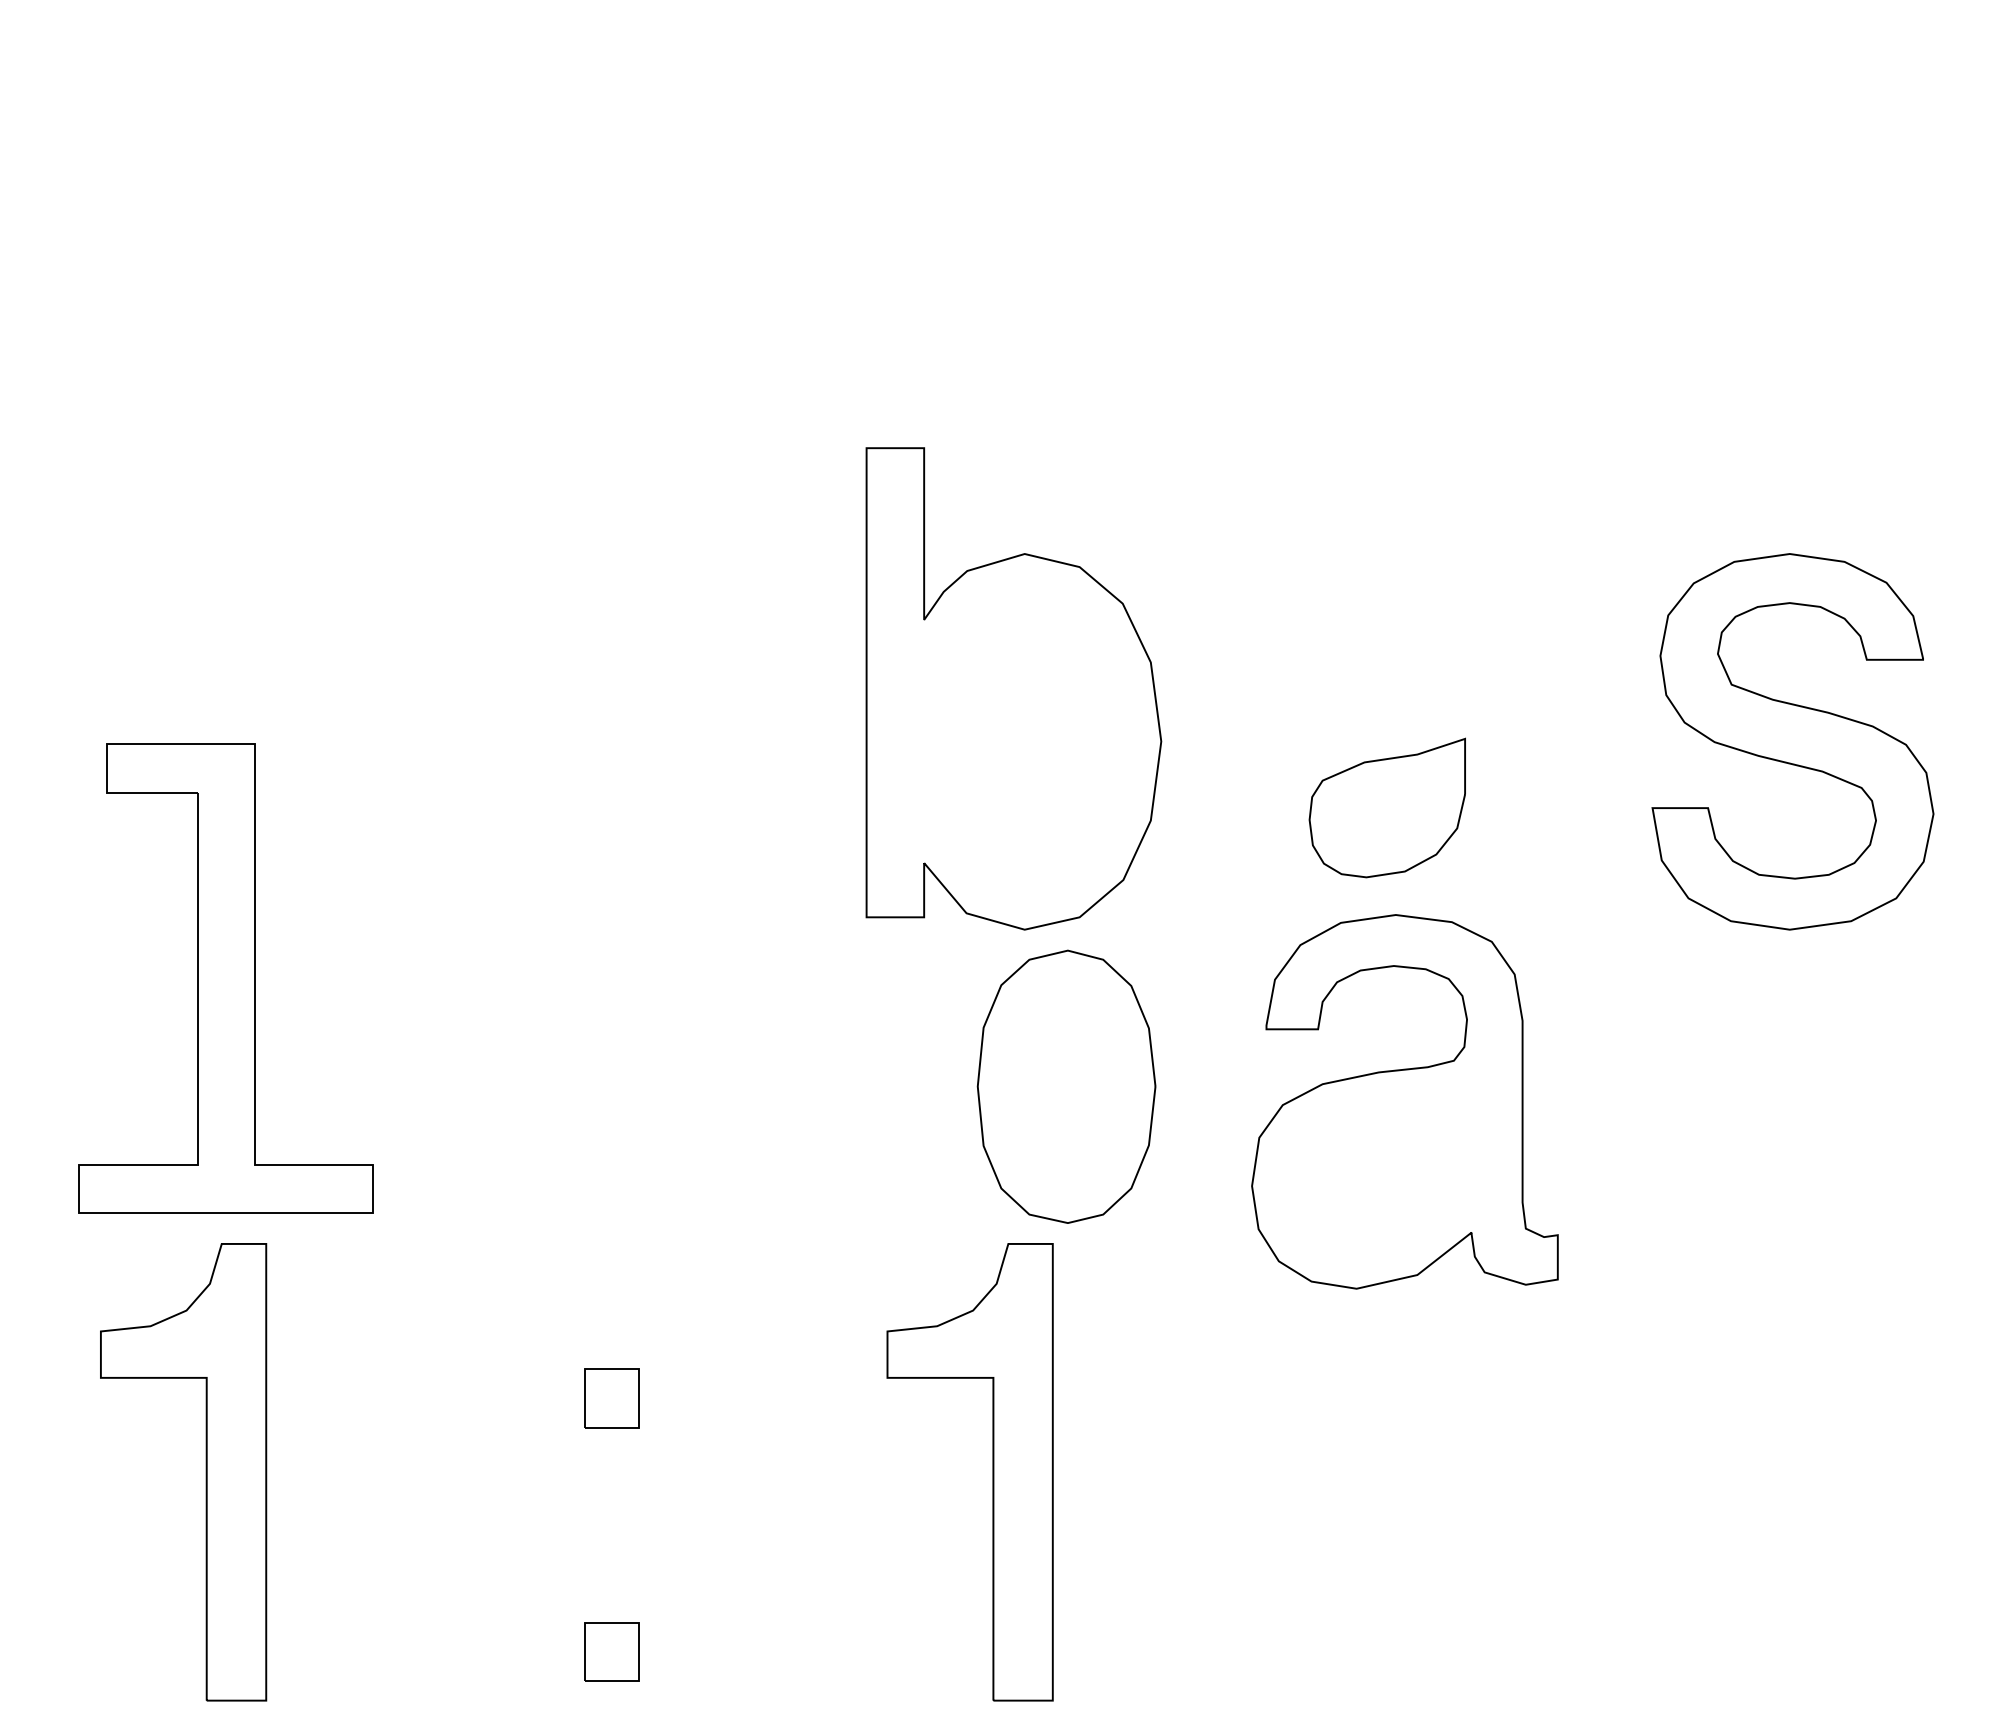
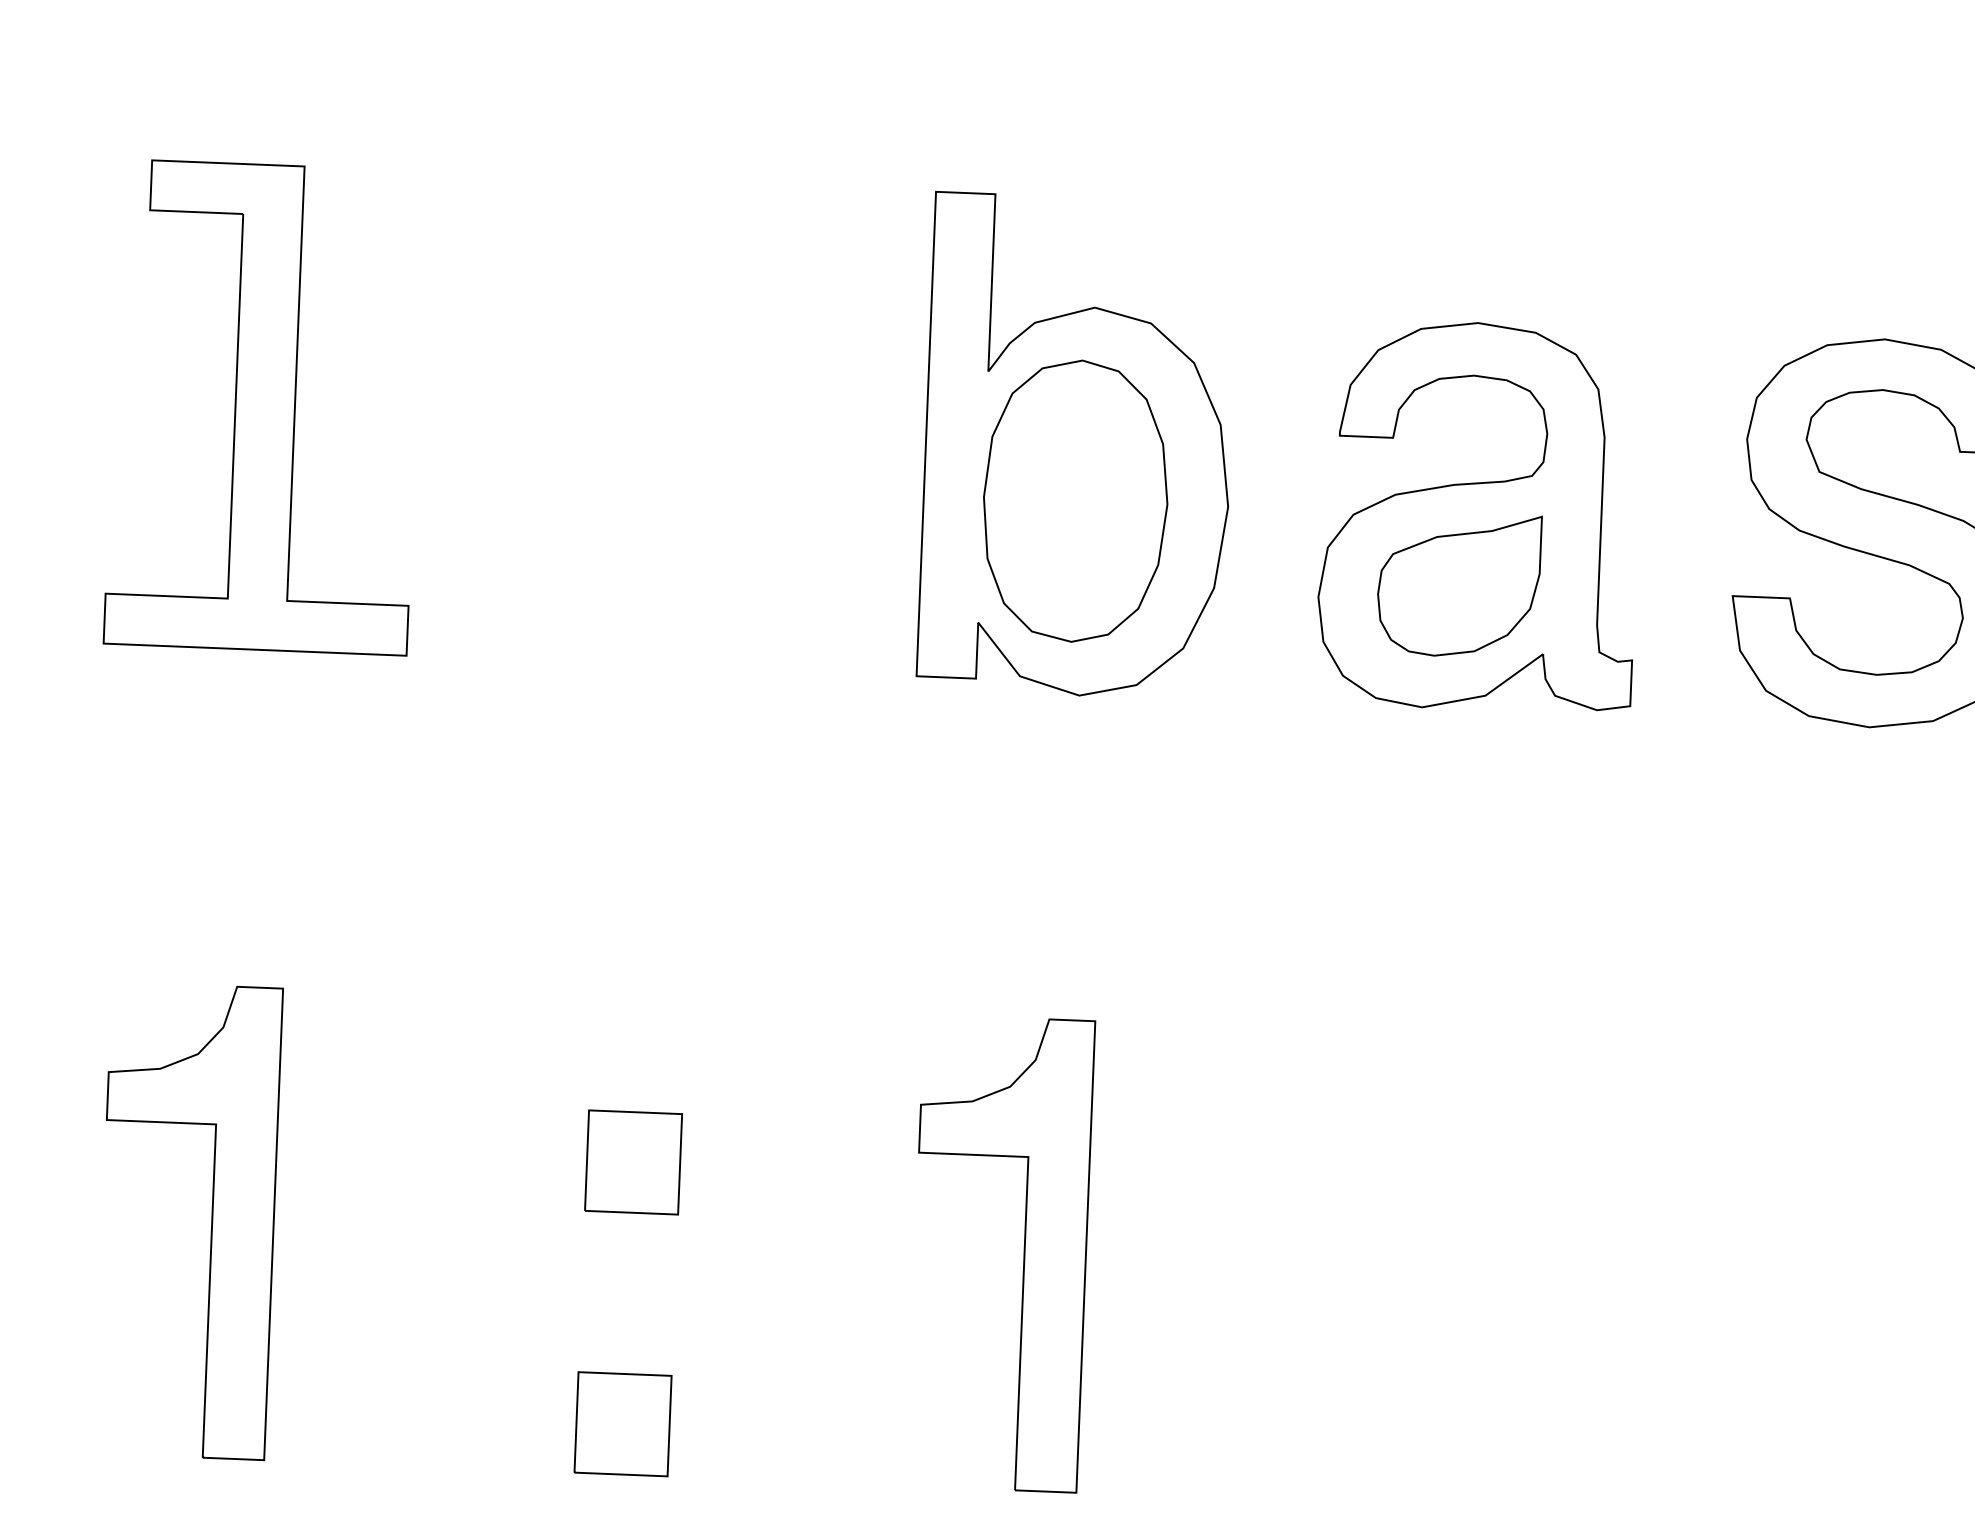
part: (225, 978) -> (264, 407), moved
part: (1066, 1086) -> (1075, 500), moved
part: (1404, 1101) -> (1479, 515), moved
part: (611, 1398) -> (633, 1162), size x1.67
part: (611, 1651) -> (622, 1423), size x1.67

